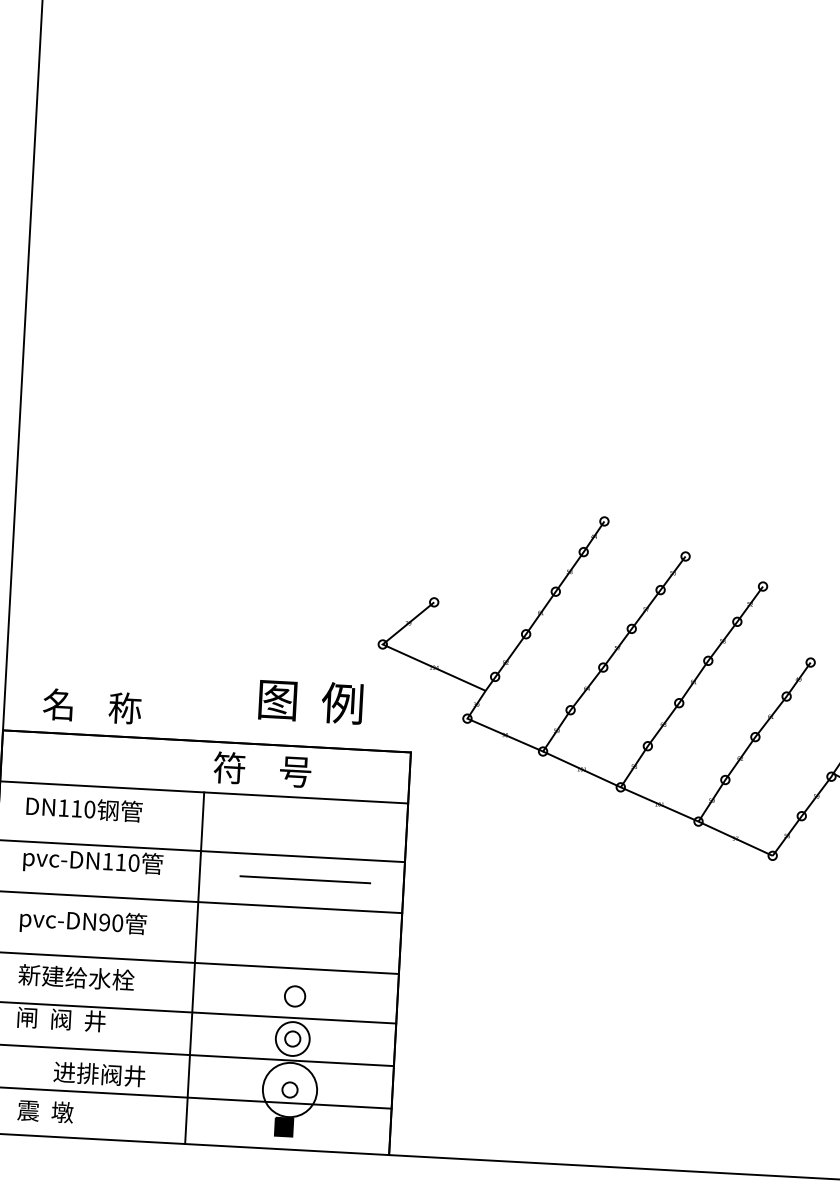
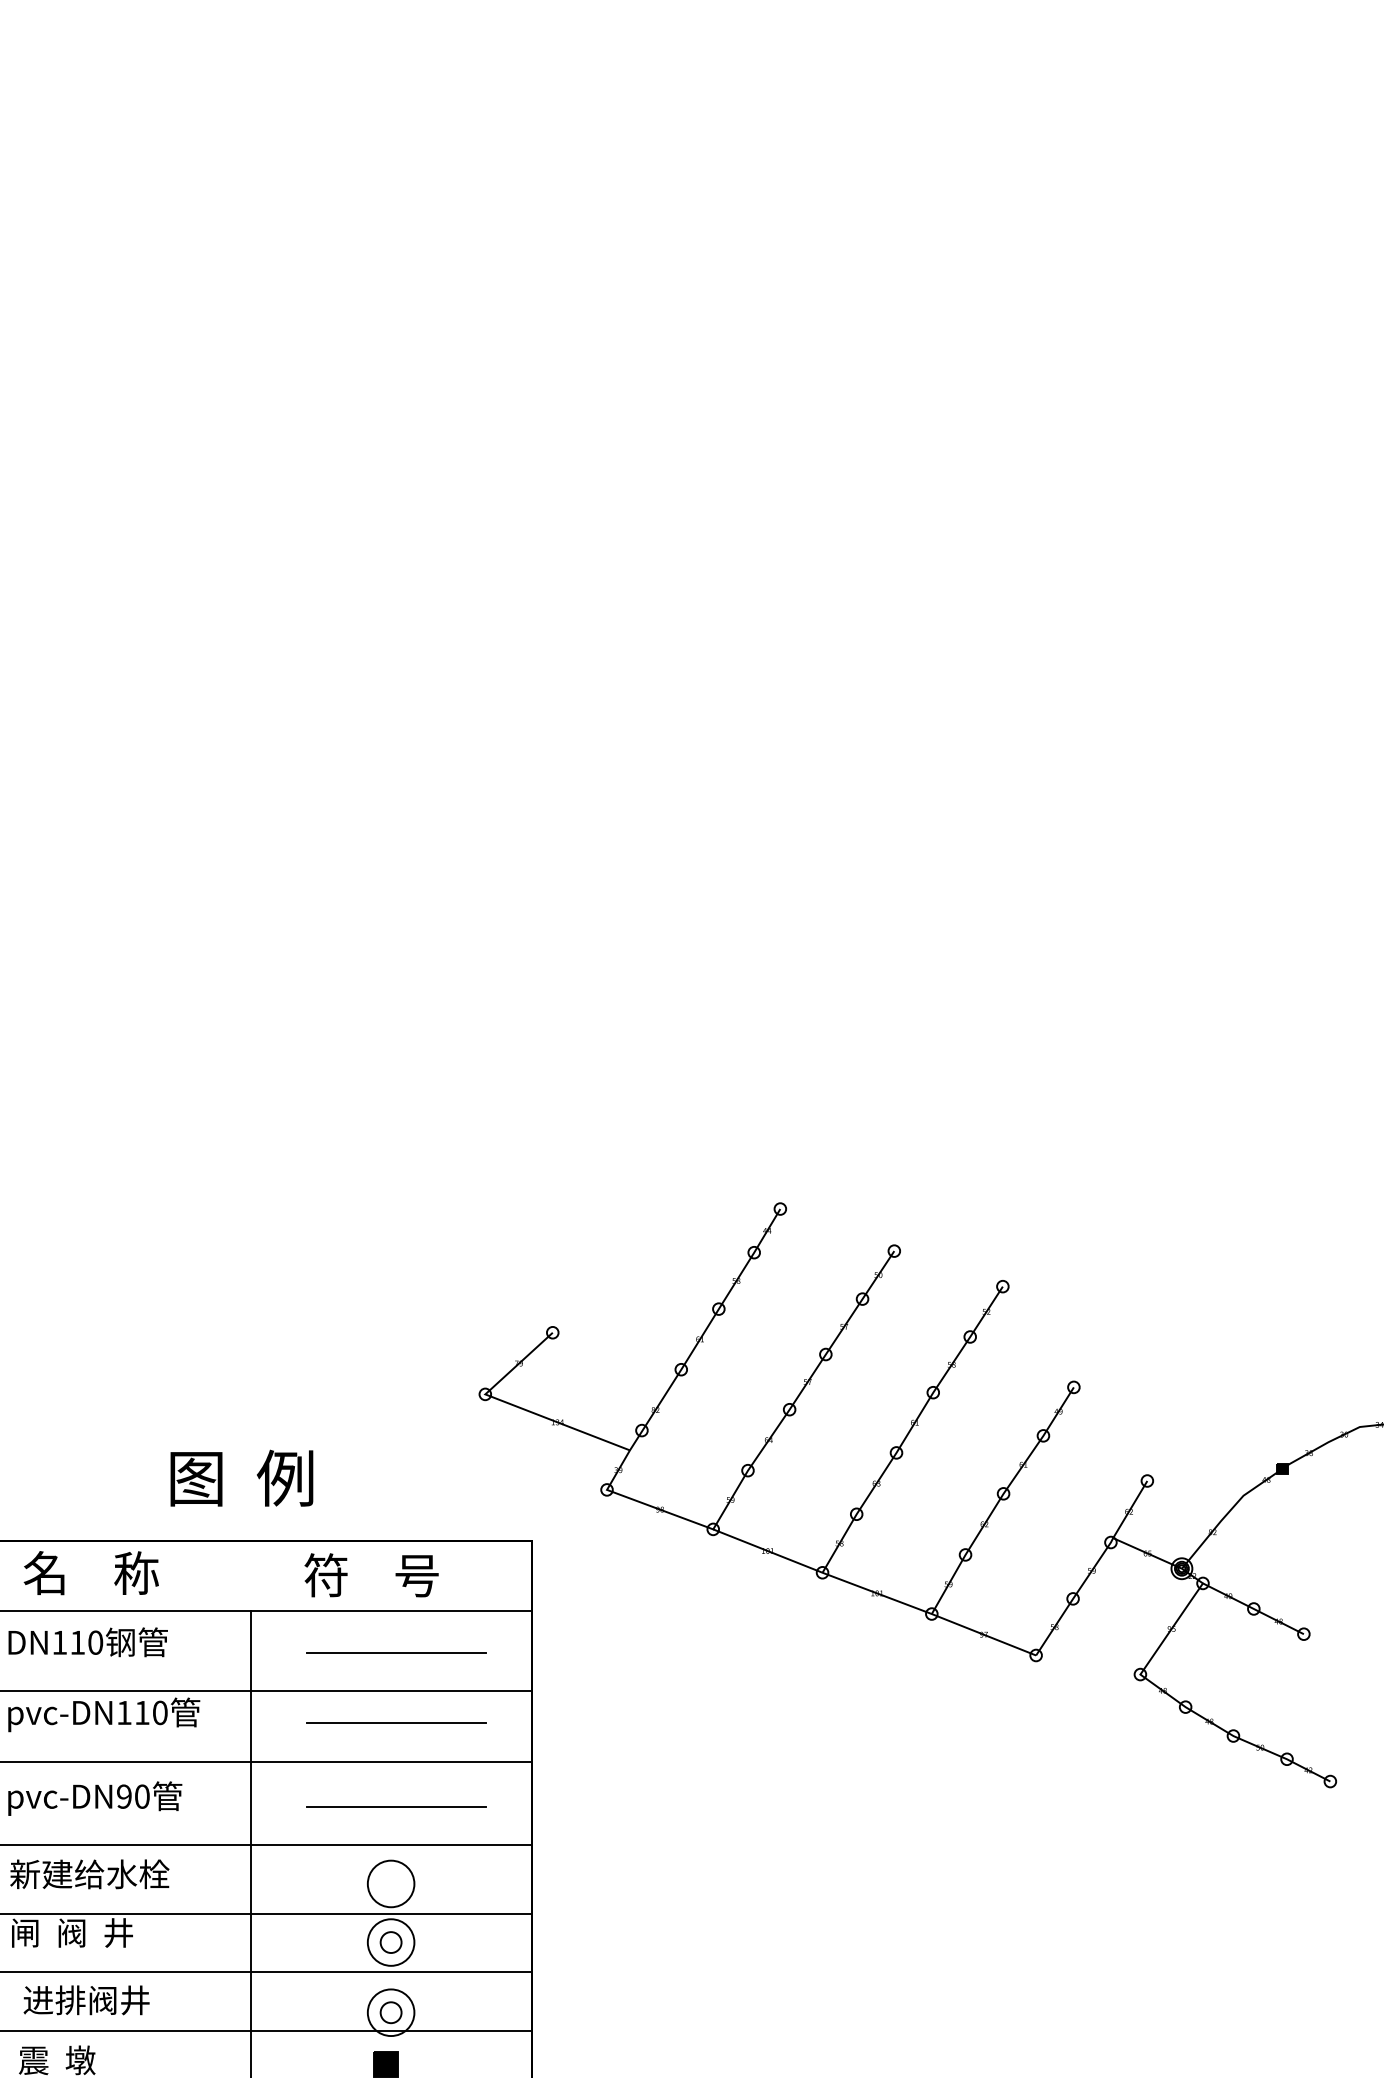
text: (310, 701) -> (241, 1477), moved
text: (91, 706) -> (90, 1573), moved
text: (262, 769) -> (371, 1575), moved
line: (308, 828) -> (396, 1652), added
line: (302, 940) -> (396, 1806), added
circle: (294, 996) -> (390, 1883), size x1.67
text: (99, 1074) -> (86, 2000), moved
circle: (289, 1089) -> (390, 2012), size x0.62

